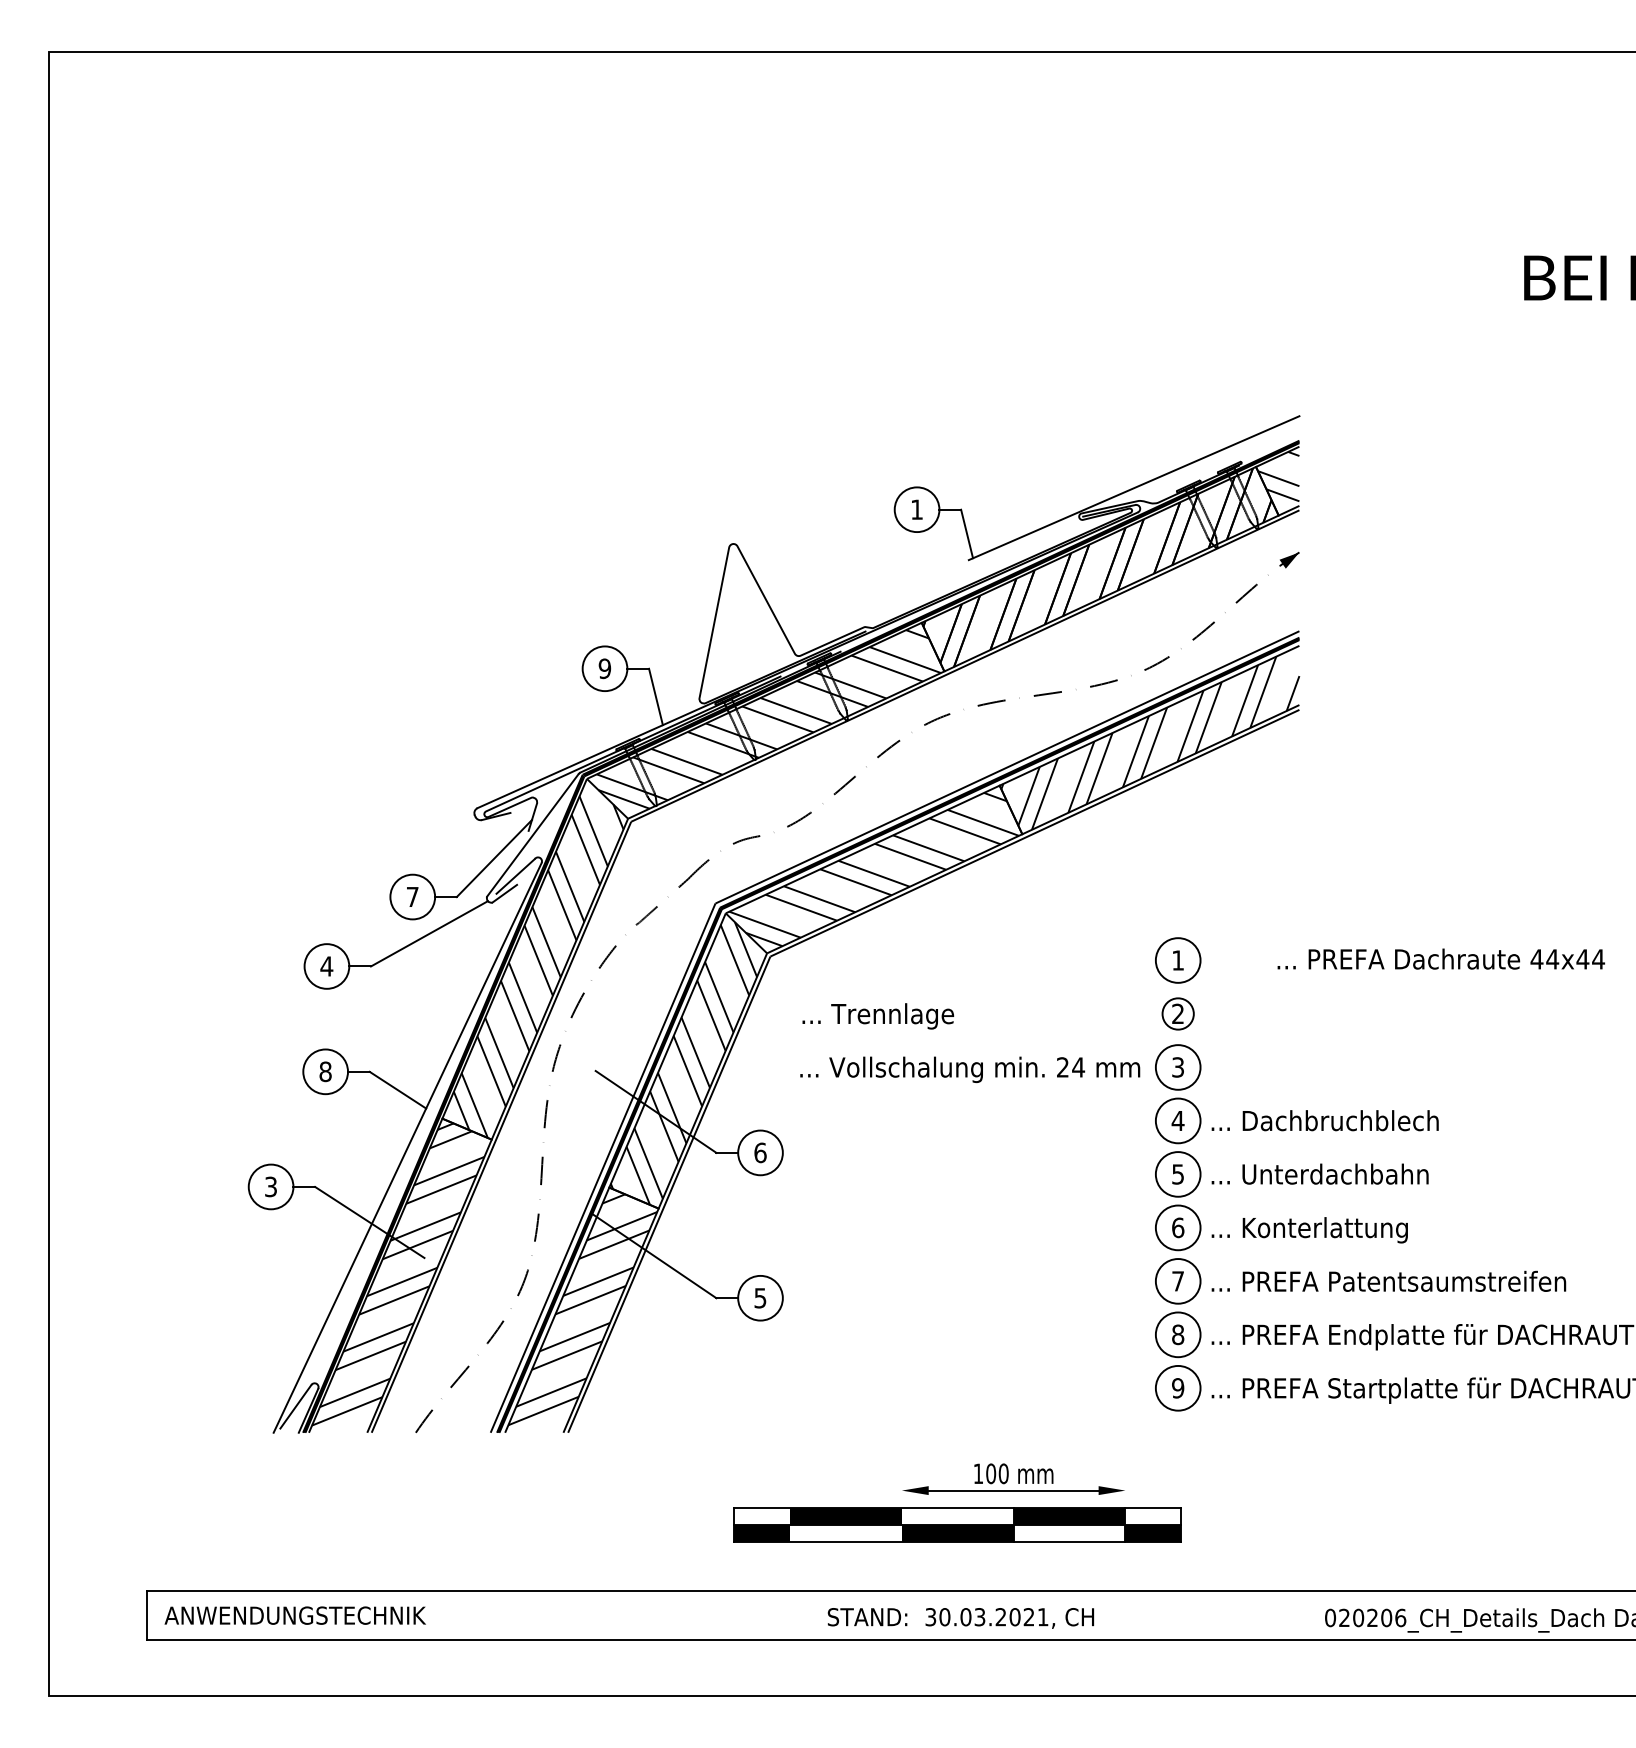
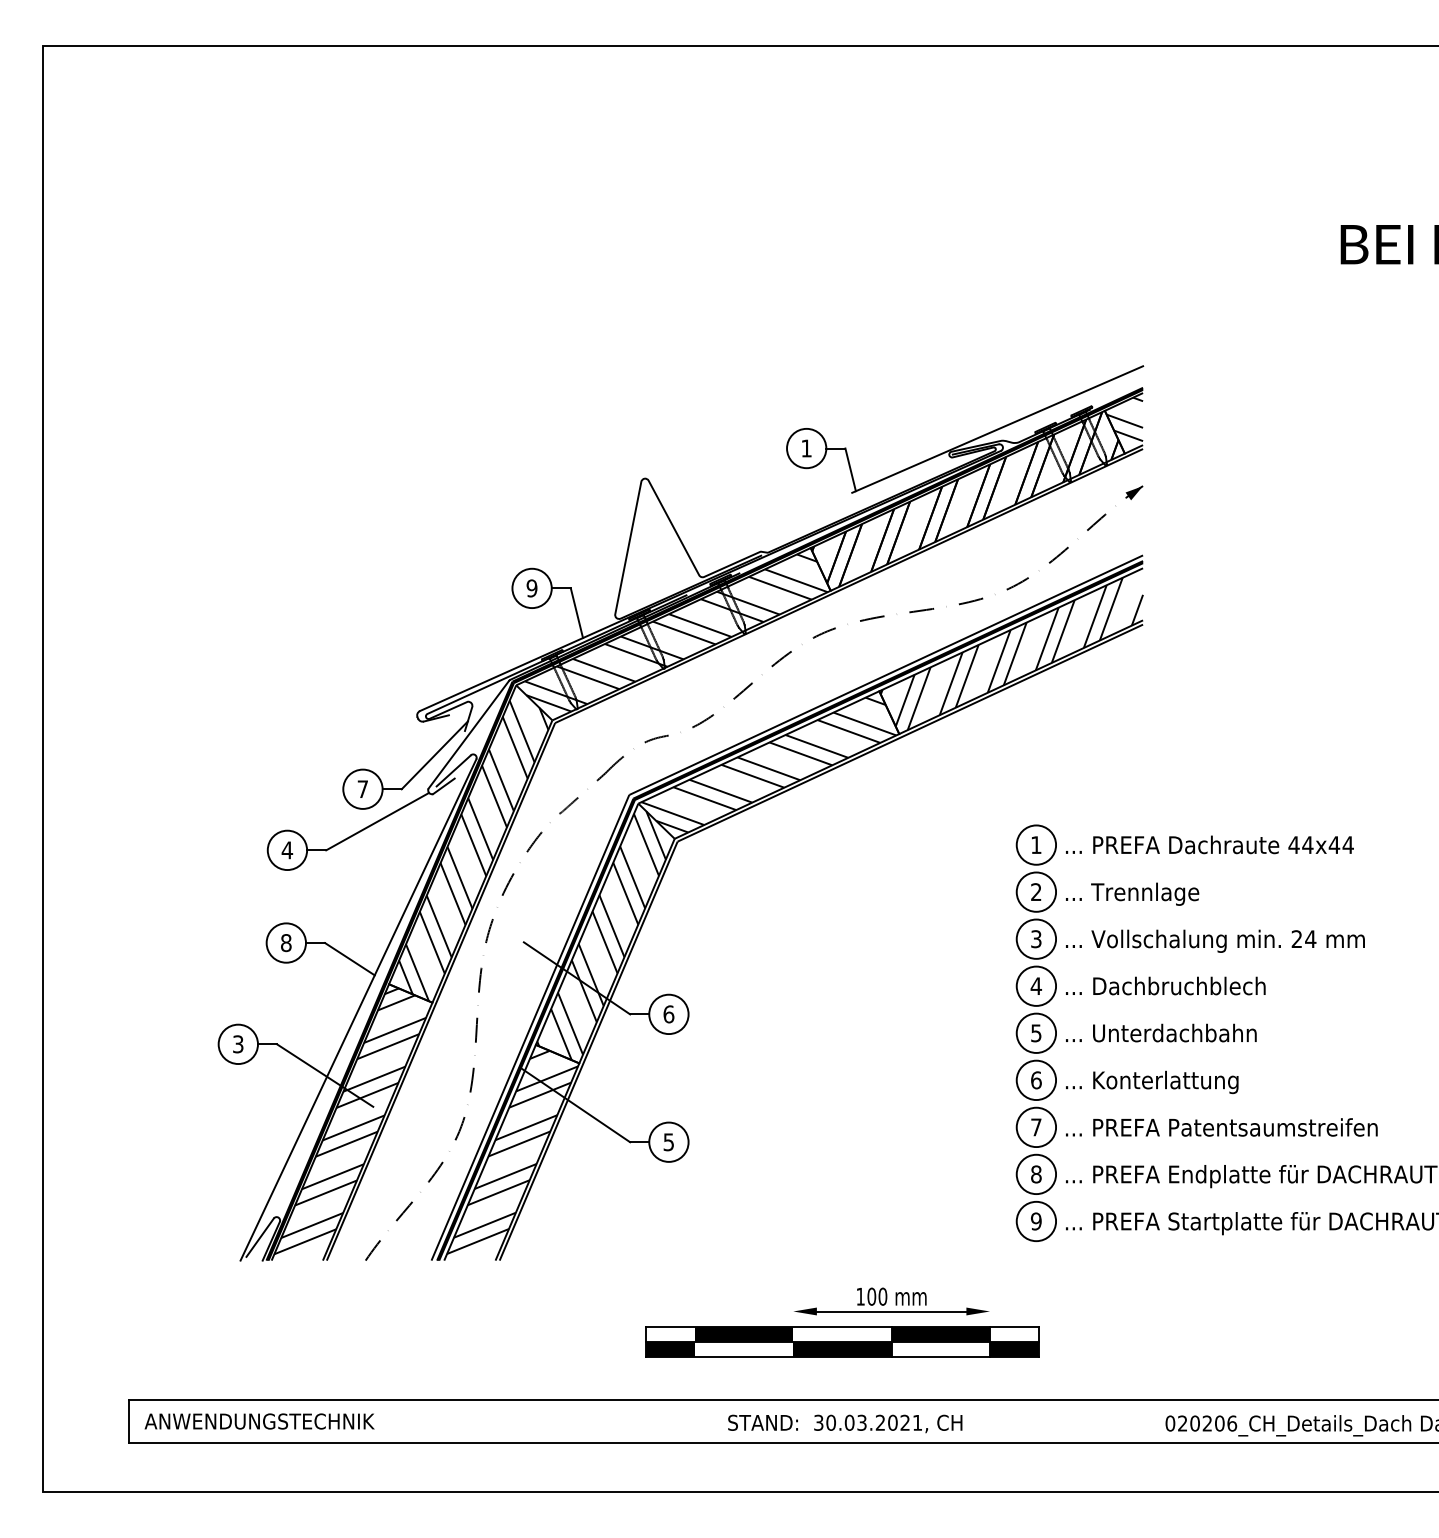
text: (1440, 958) -> (1209, 844), moved
circle: (1178, 1013) -> (1036, 891), size x1.43
text: (878, 1015) -> (1132, 893), moved
text: (970, 1068) -> (1215, 940), moved

